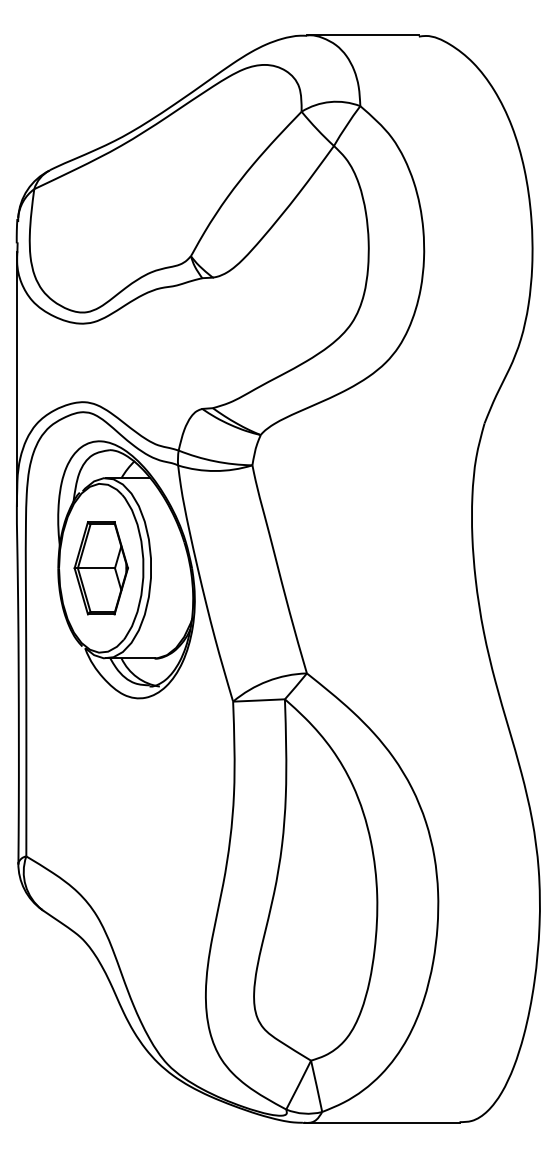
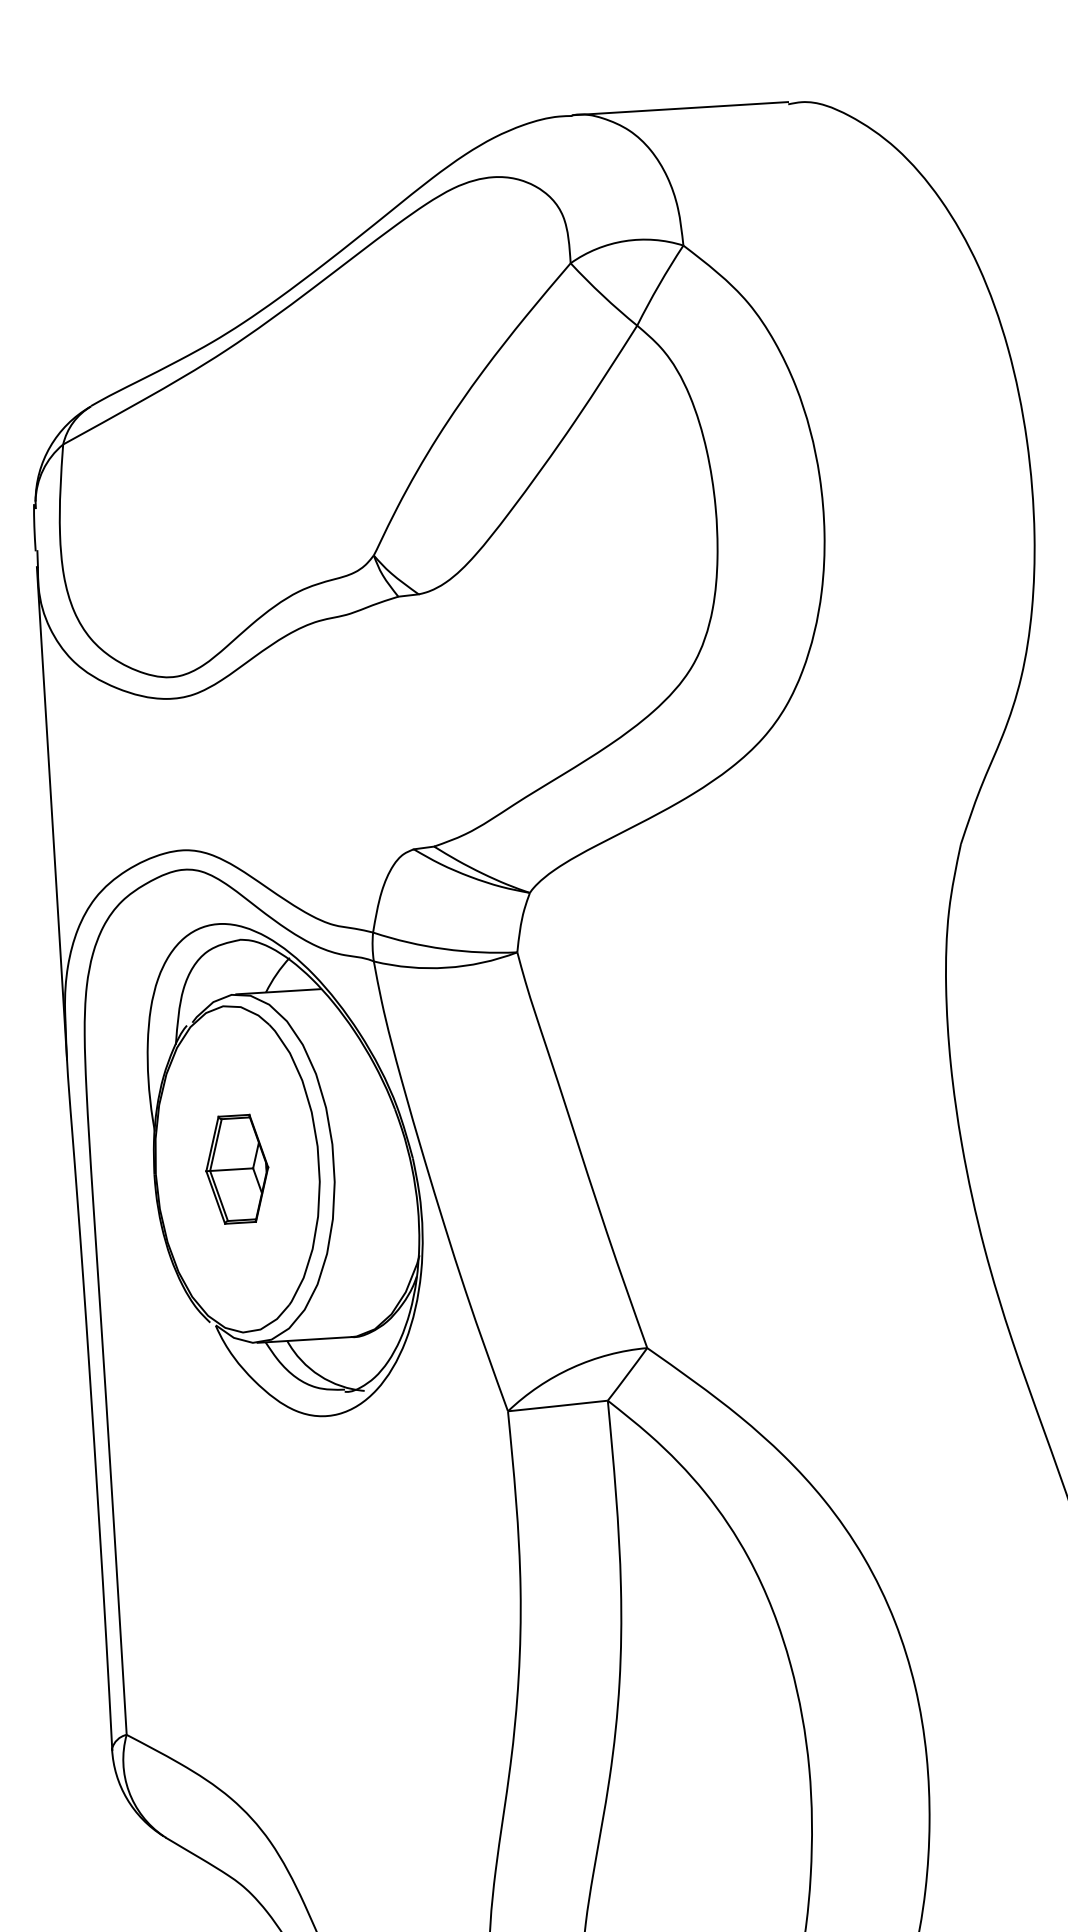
part: (100, 568) -> (235, 1169), size x0.6

